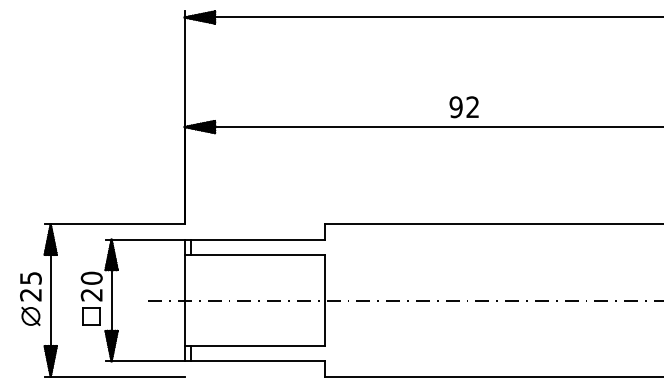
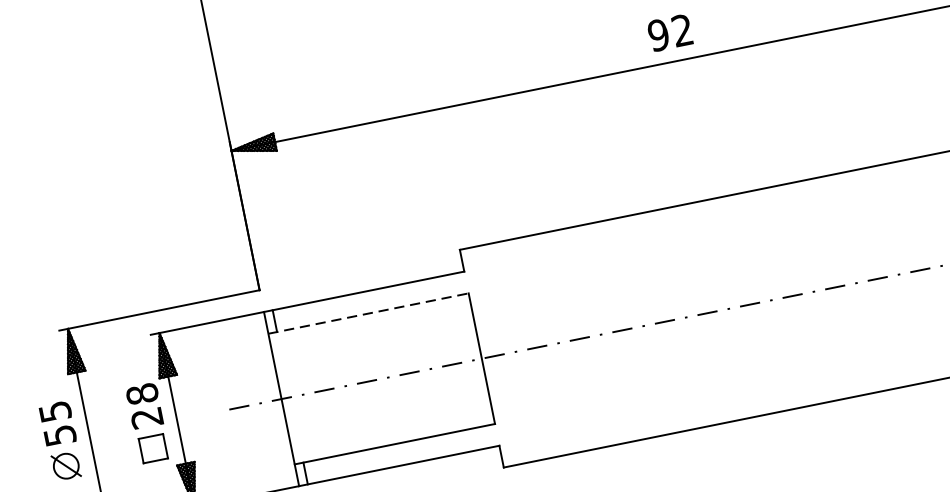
text: (463, 107) -> (669, 33), moved
line: (254, 254) -> (368, 313), solid -> dashed
text: (91, 277) -> (141, 393), 20 -> 28
text: (30, 295) -> (59, 436), 25 -> 55

